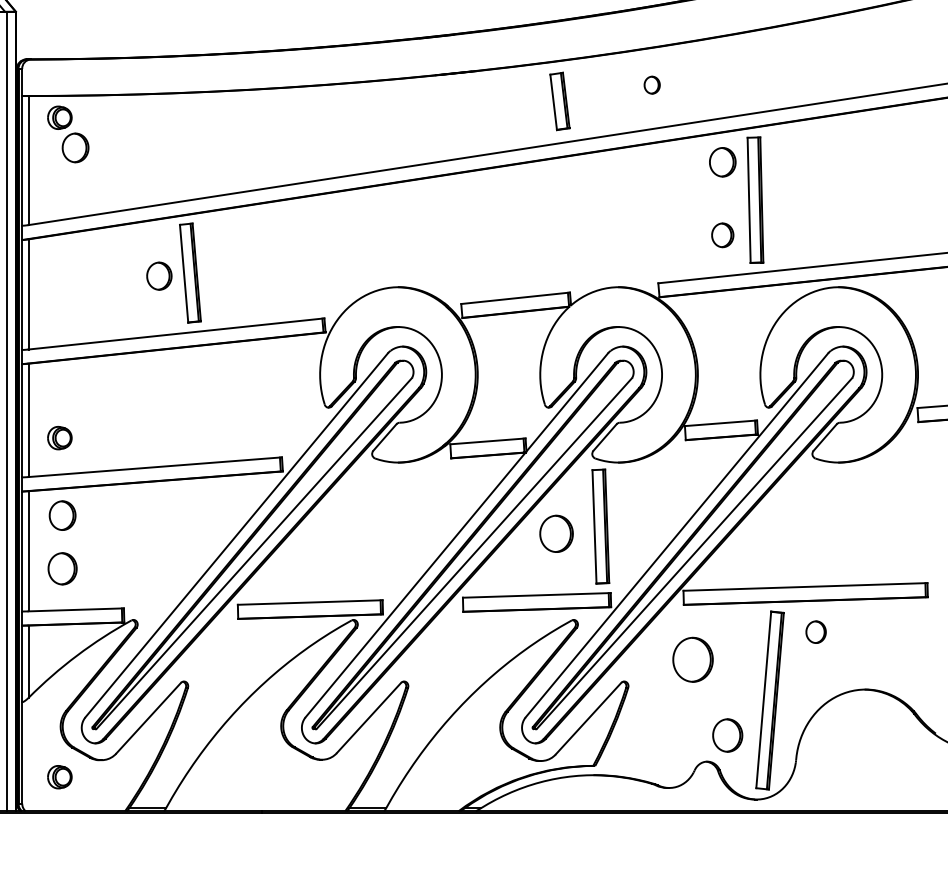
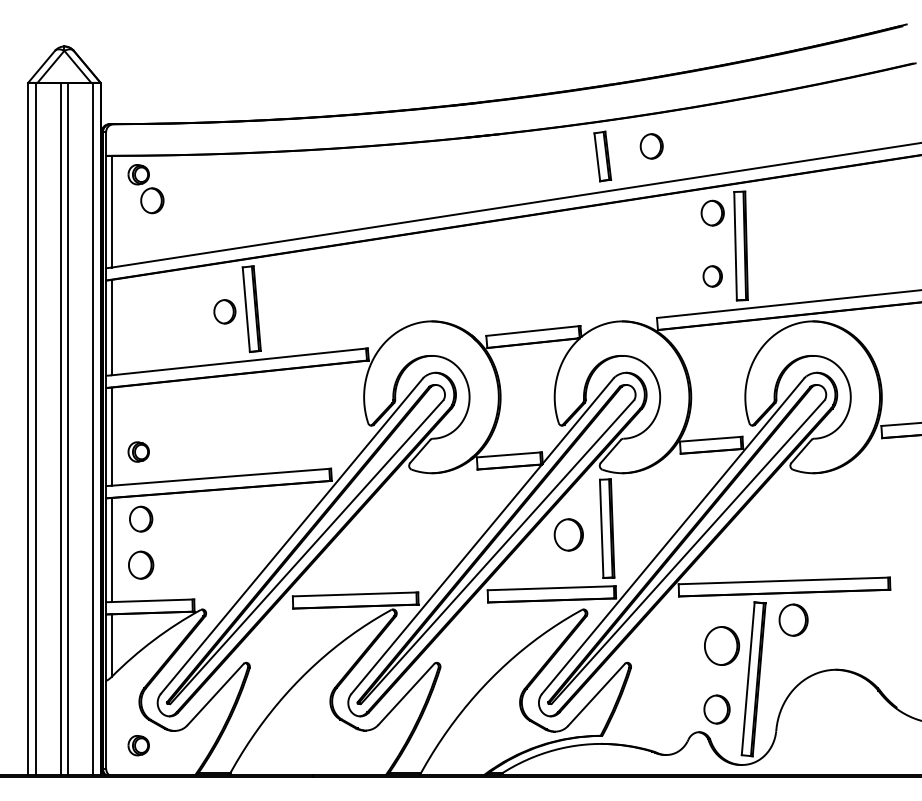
part: (652, 85) -> (651, 146), size x1.67
part: (559, 101) -> (602, 156), moved
part: (816, 631) -> (793, 619), size x1.67
part: (693, 659) -> (722, 645), moved

